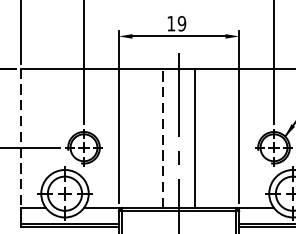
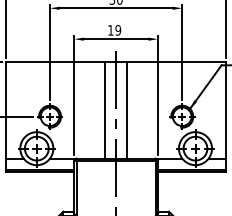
line: (163, 137) -> (105, 109), dashed -> solid
line: (19, 138) -> (5, 110), dashed -> solid

